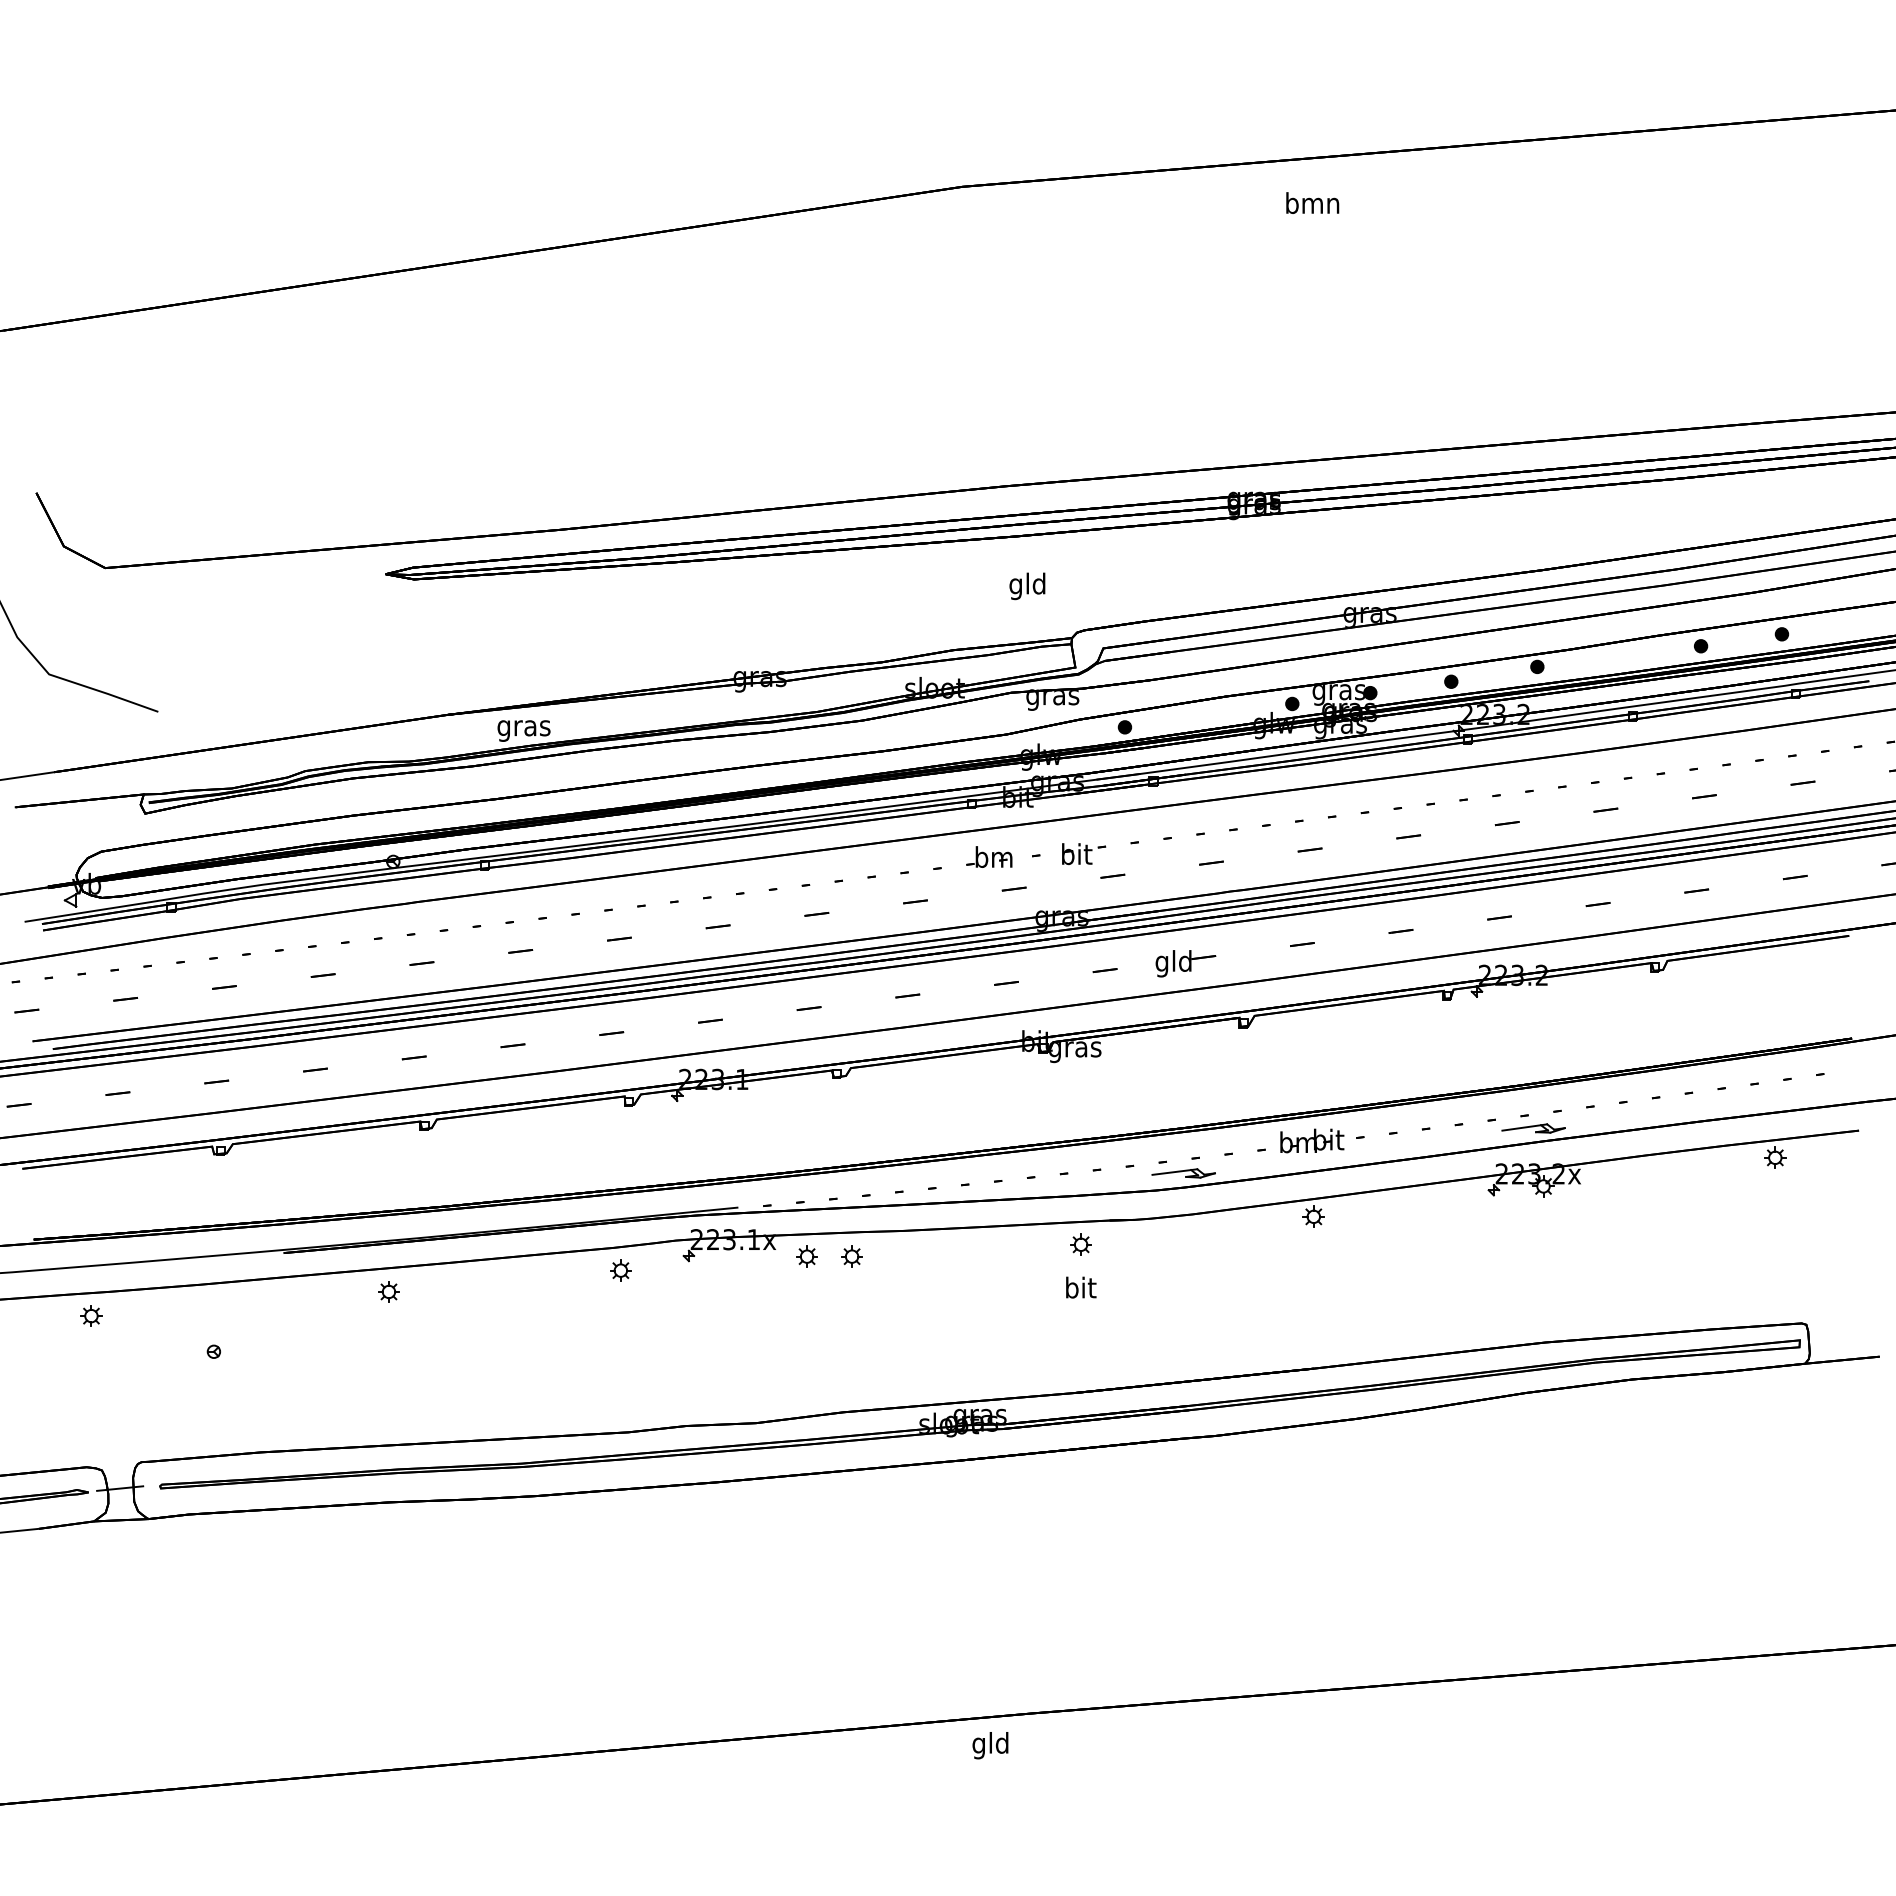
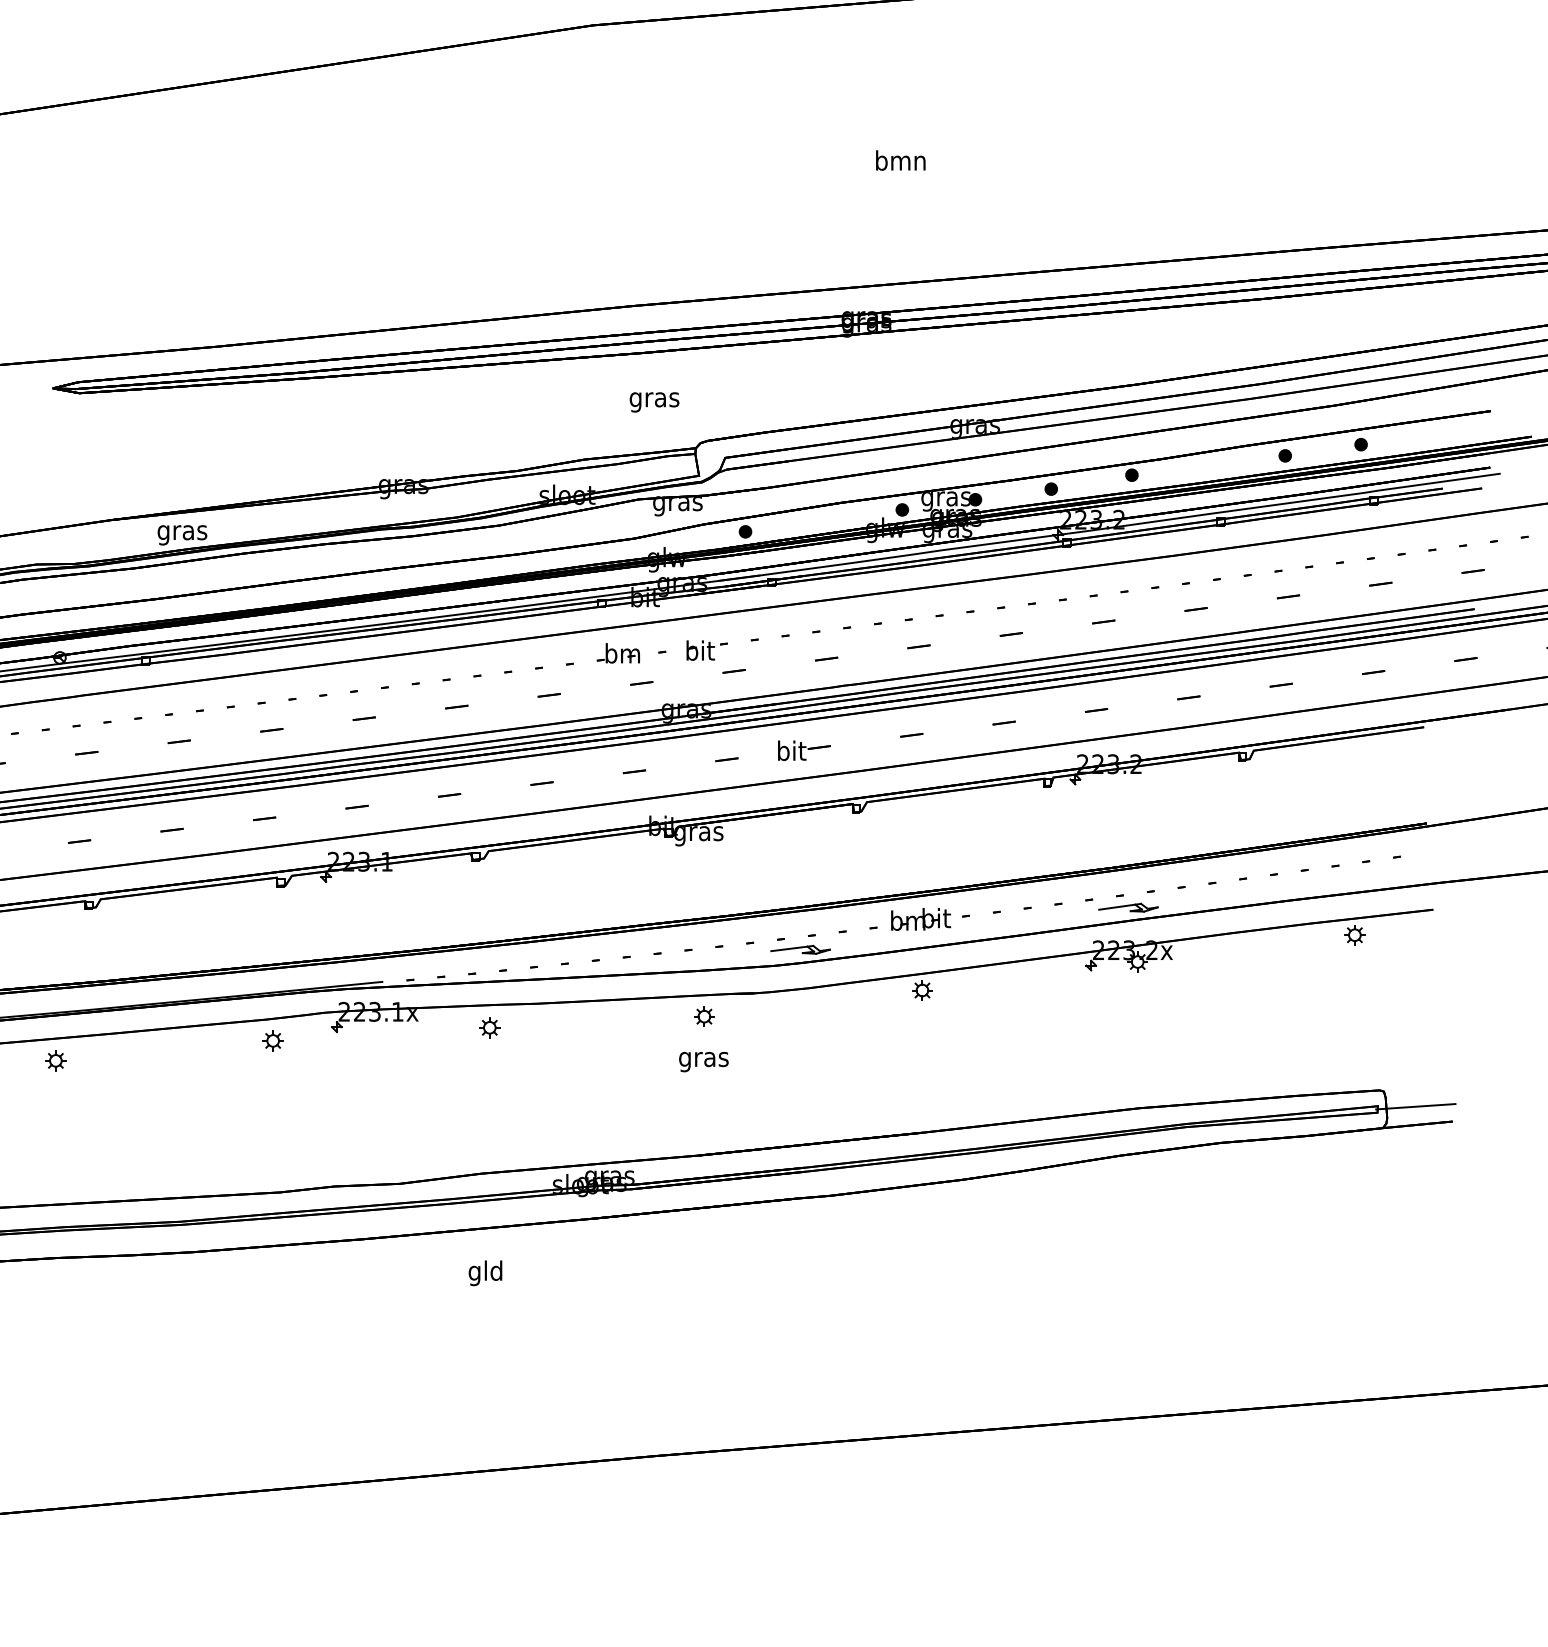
text: (1312, 202) -> (900, 160), moved
text: (1027, 586) -> (654, 399), gld -> gras
text: (1173, 963) -> (790, 753), gld -> bit
part: (806, 1256) -> (447, 1027), removed
text: (1080, 1290) -> (703, 1059), bit -> gras
line: (1840, 1340) -> (1415, 1106), added
text: (990, 1745) -> (485, 1273), moved

